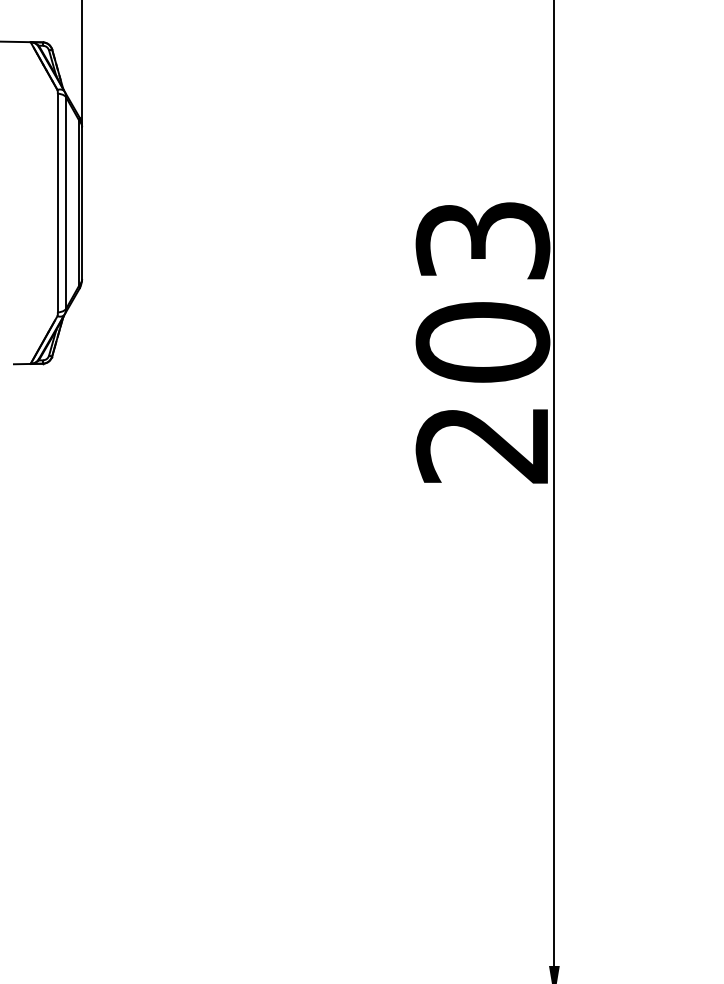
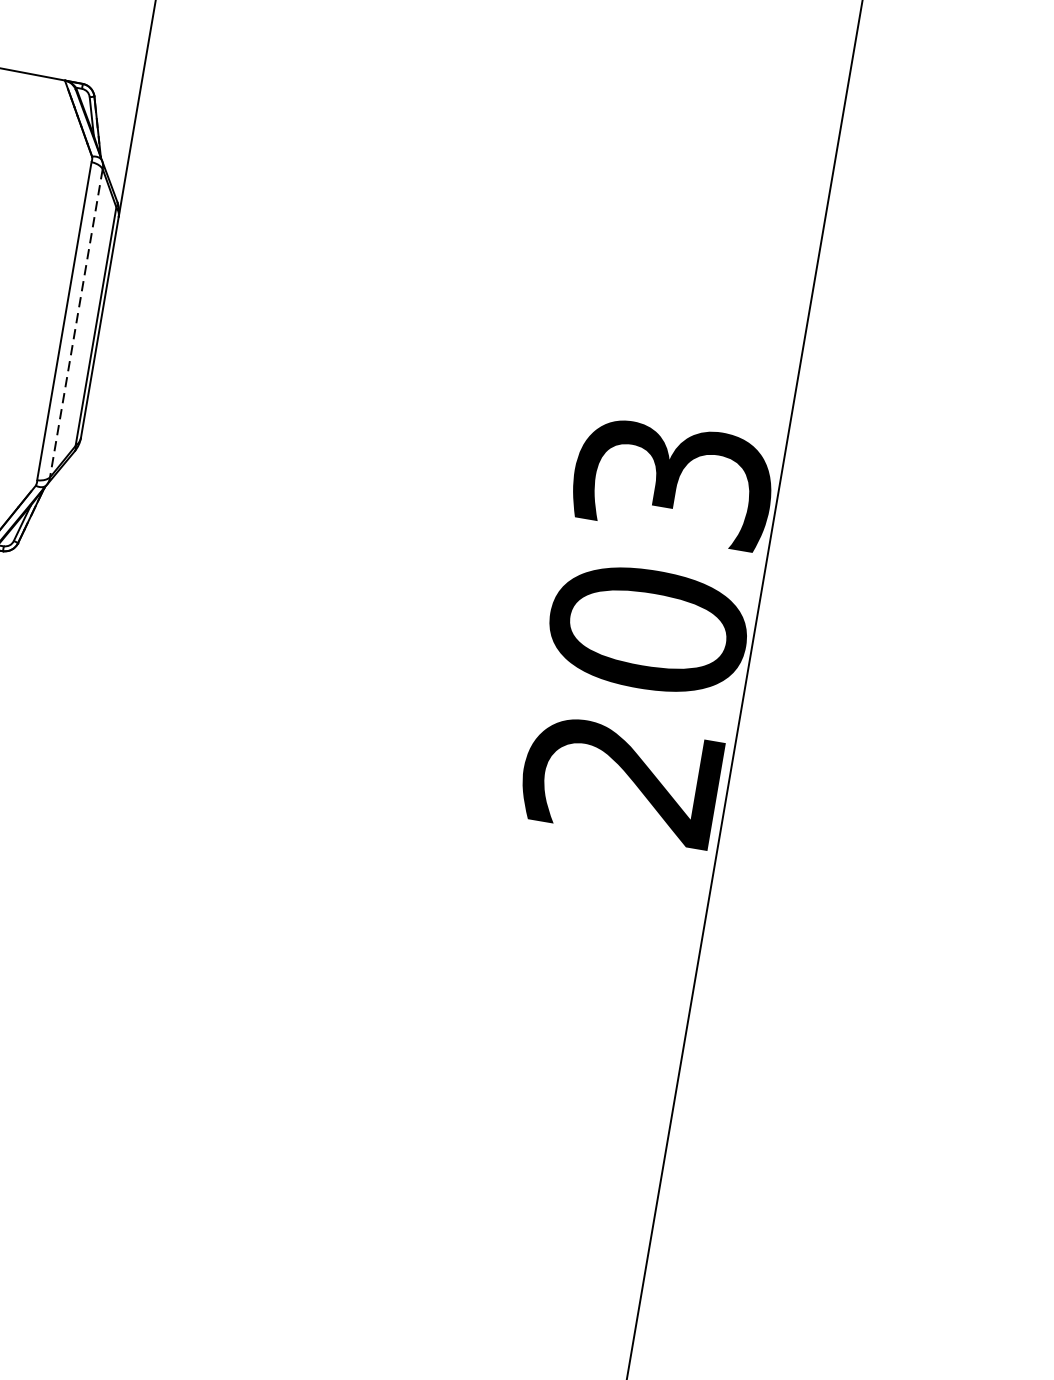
line: (65, 203) -> (75, 323), solid -> dashed

